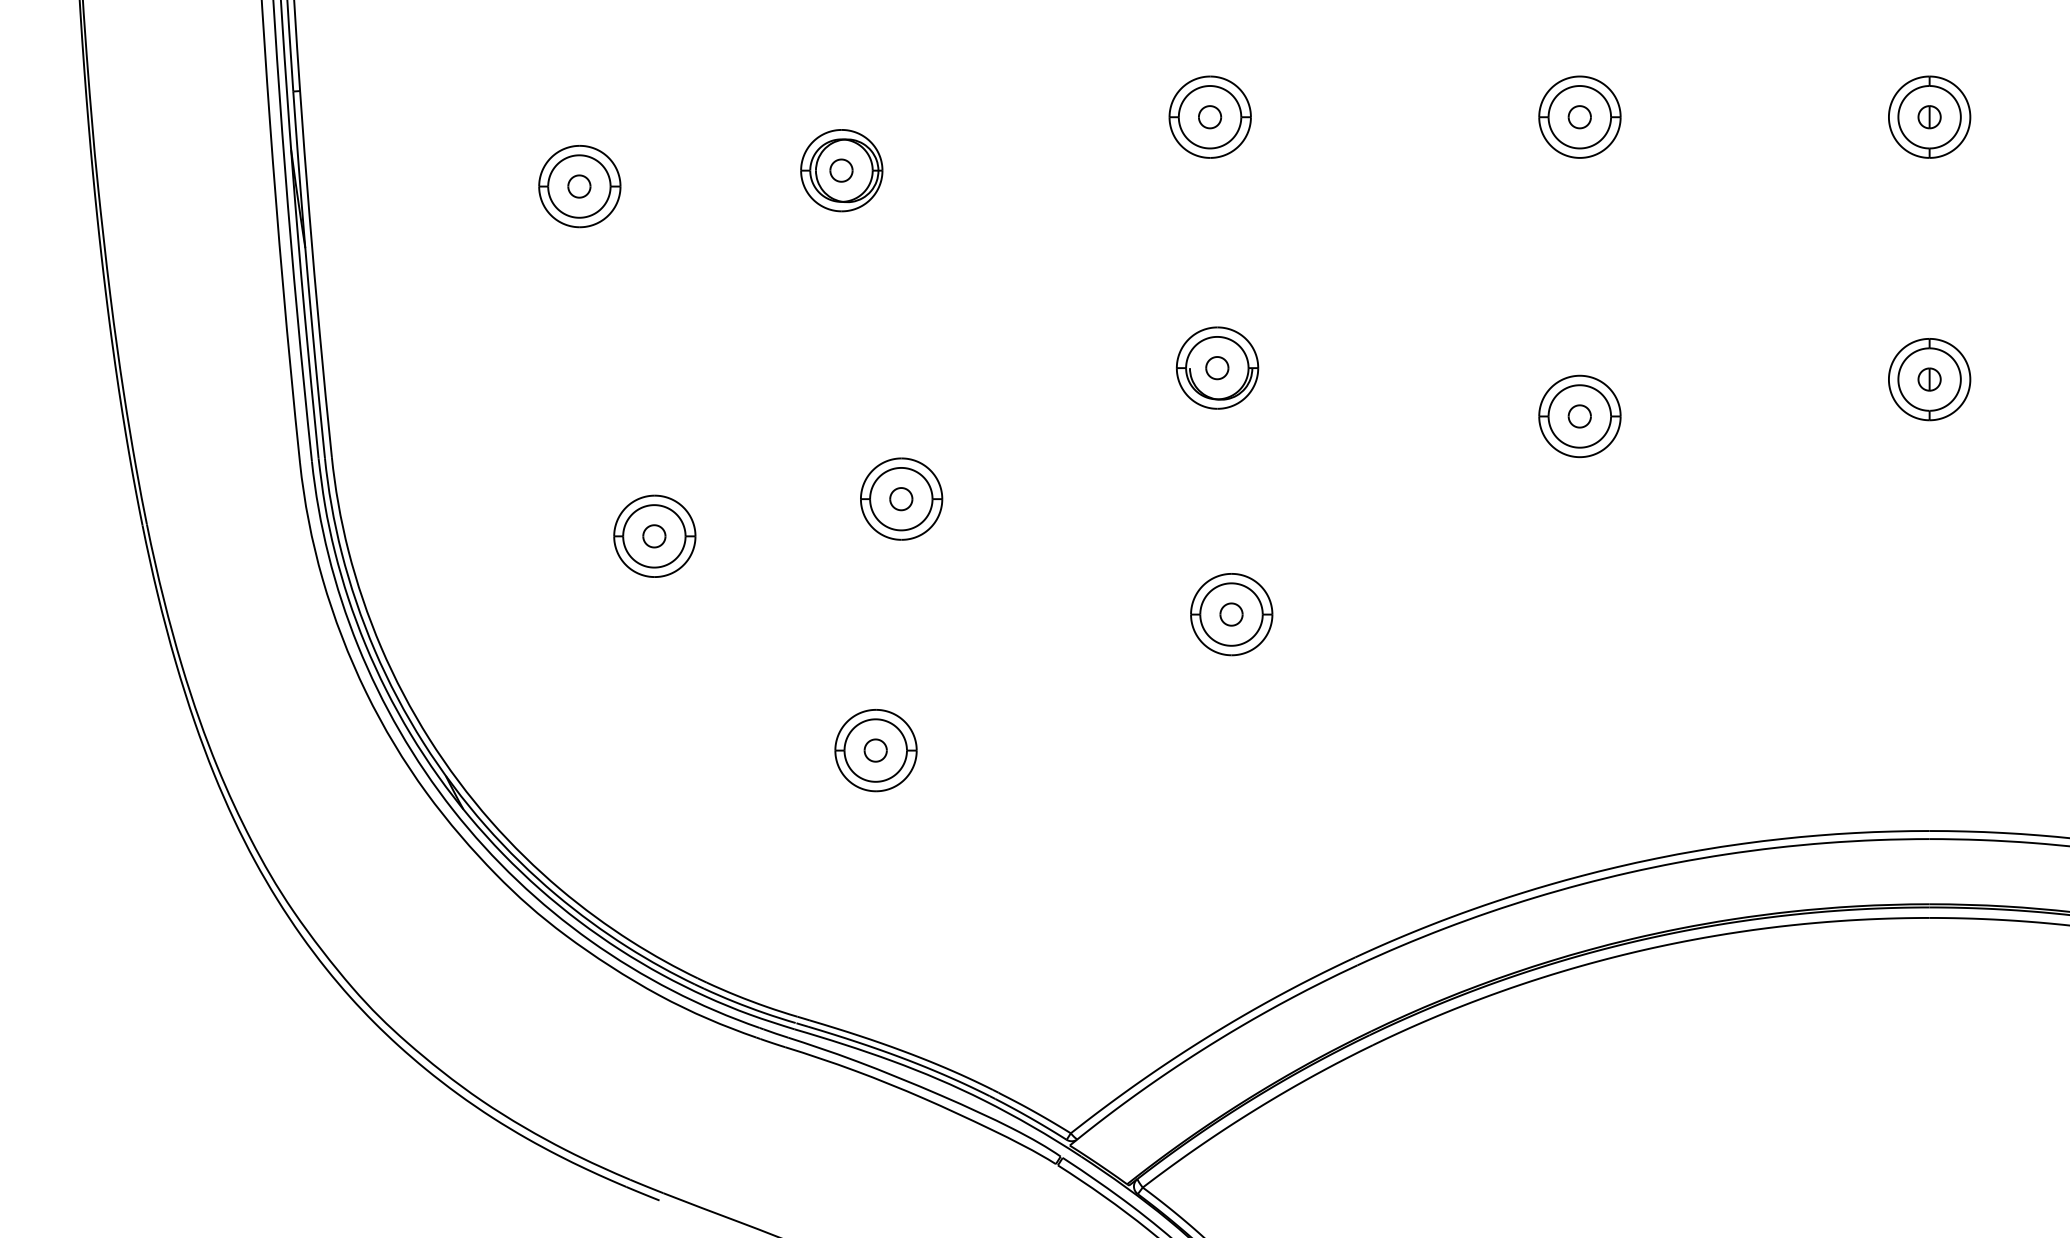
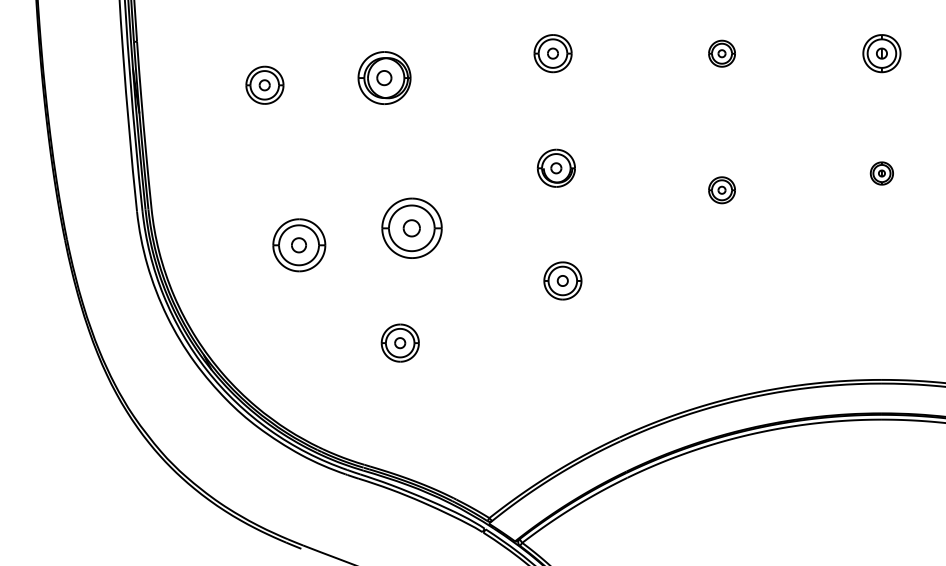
part: (1578, 116) -> (721, 53), size x0.7
part: (841, 169) -> (384, 77), size x1.4
part: (1928, 379) -> (881, 173), size x0.6
part: (1578, 414) -> (721, 189), size x0.7
part: (900, 497) -> (411, 227), size x1.6
part: (653, 534) -> (298, 244), size x1.4

